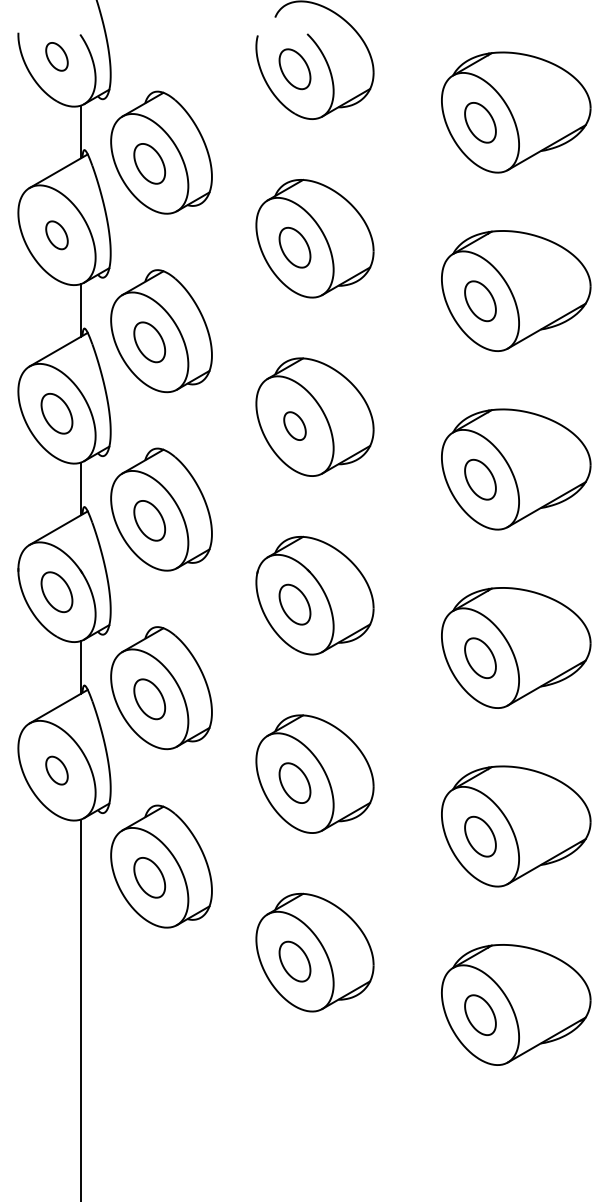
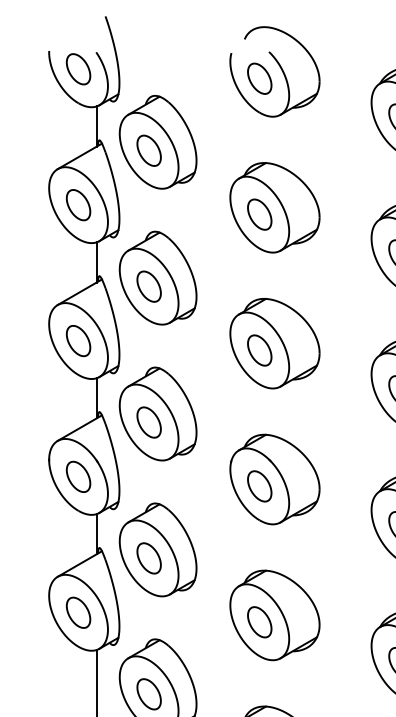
part: (56, 56) -> (78, 69), size x1.43
part: (56, 235) -> (78, 205), size x1.43
part: (294, 425) -> (259, 349), size x1.43
part: (56, 770) -> (78, 612), size x1.43

